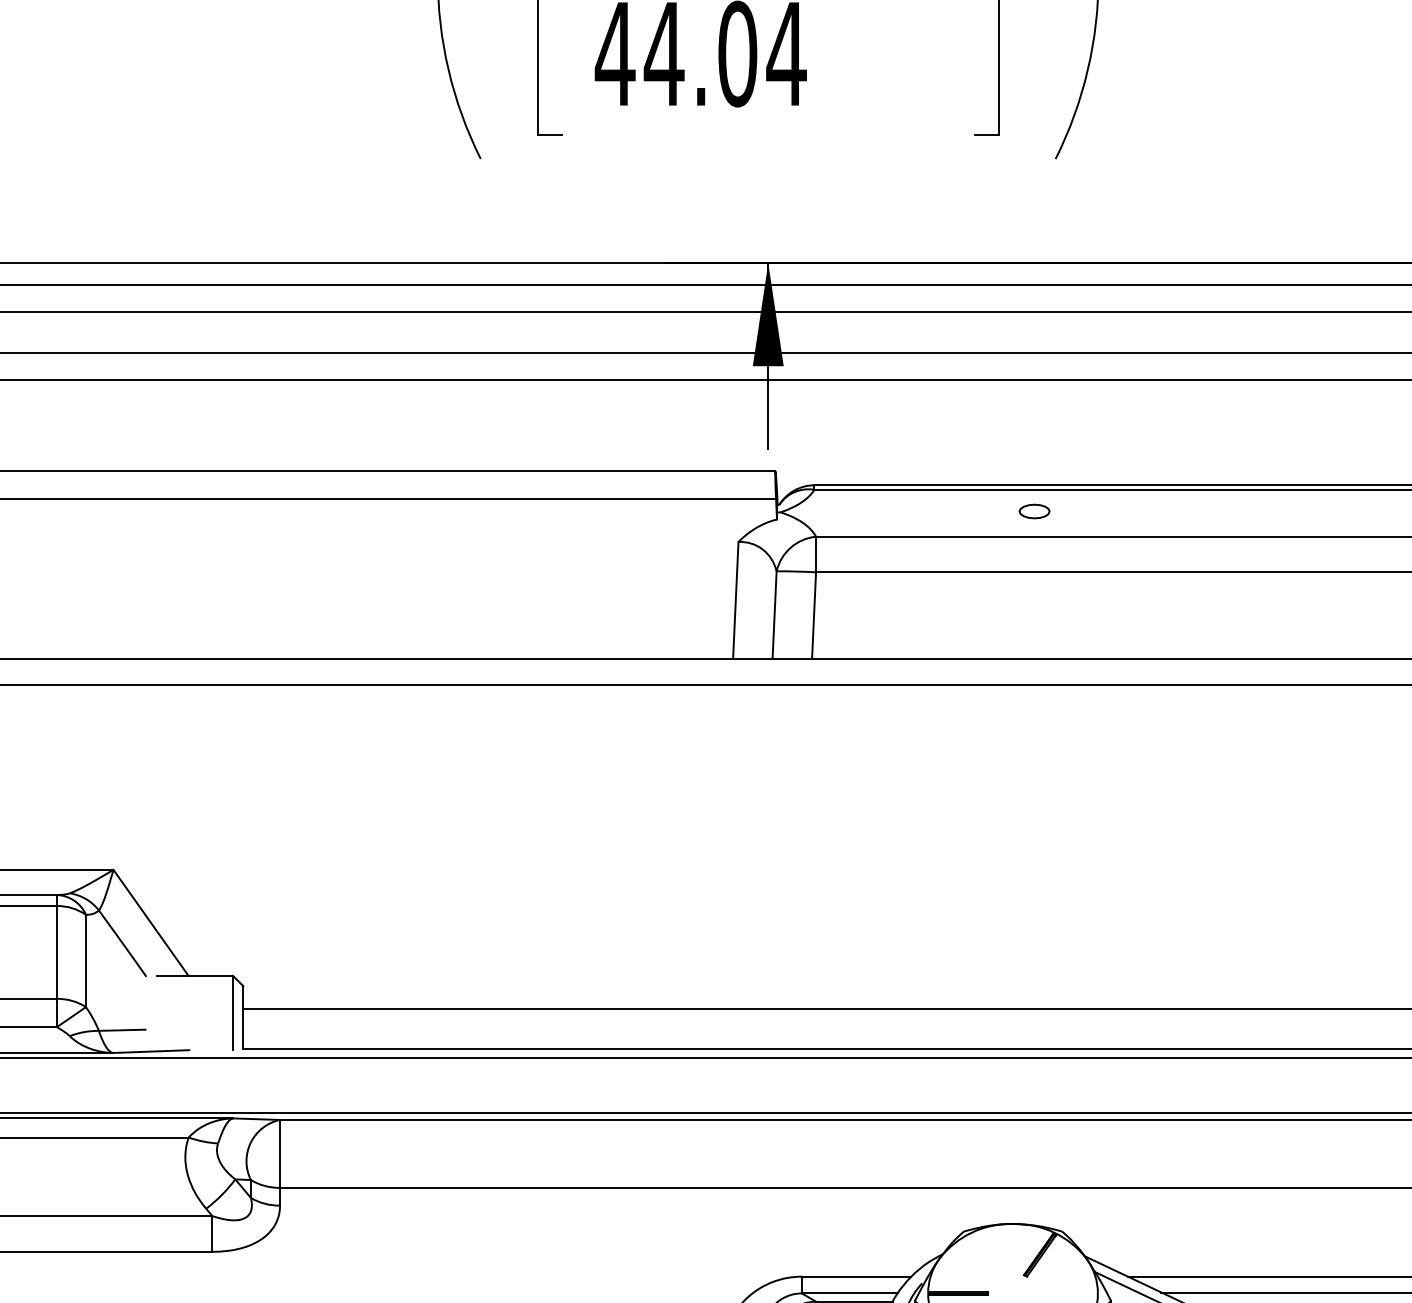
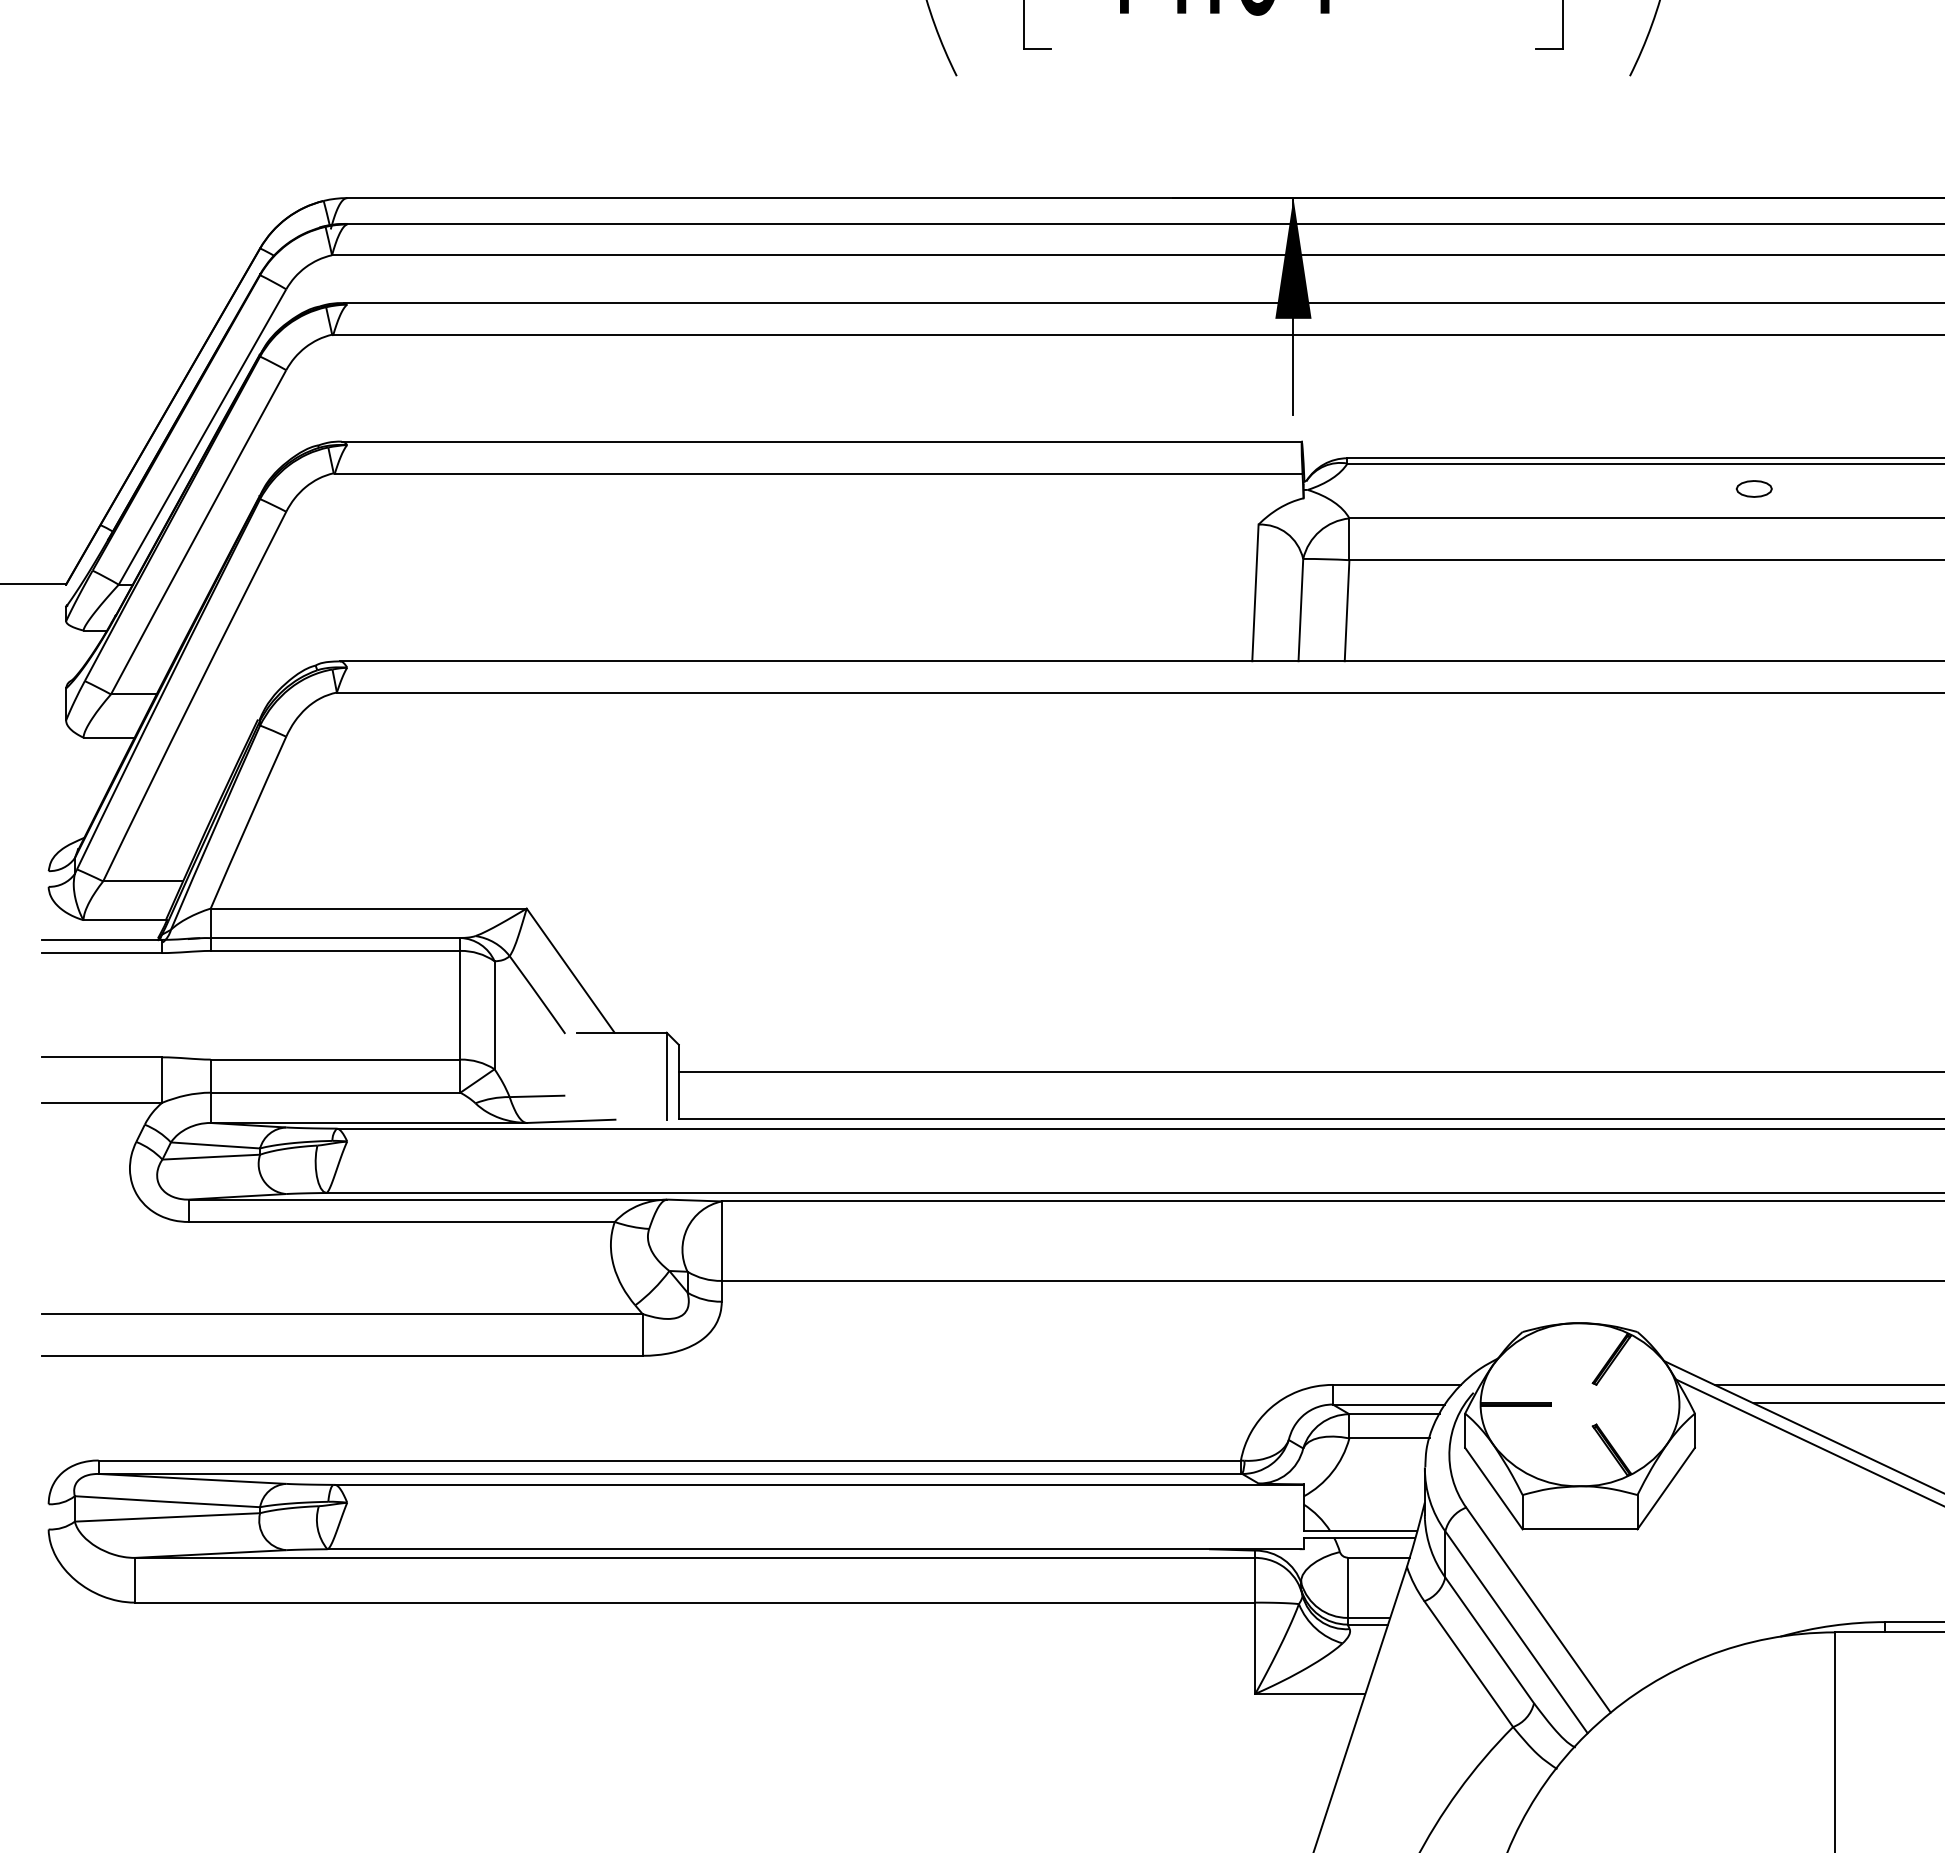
part: (1033, 511) -> (1753, 488), moved

